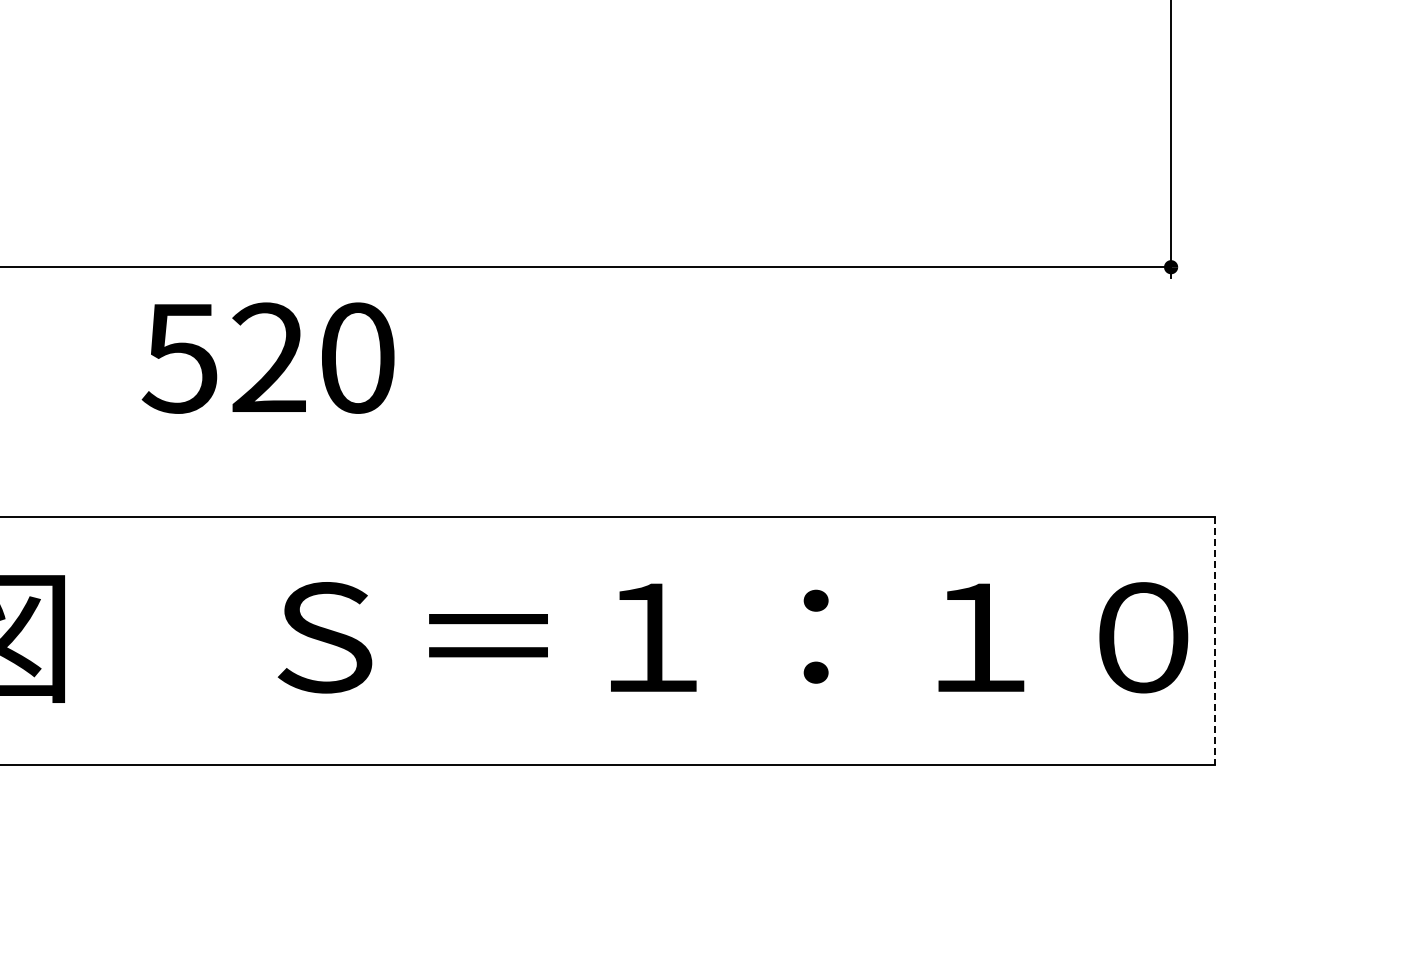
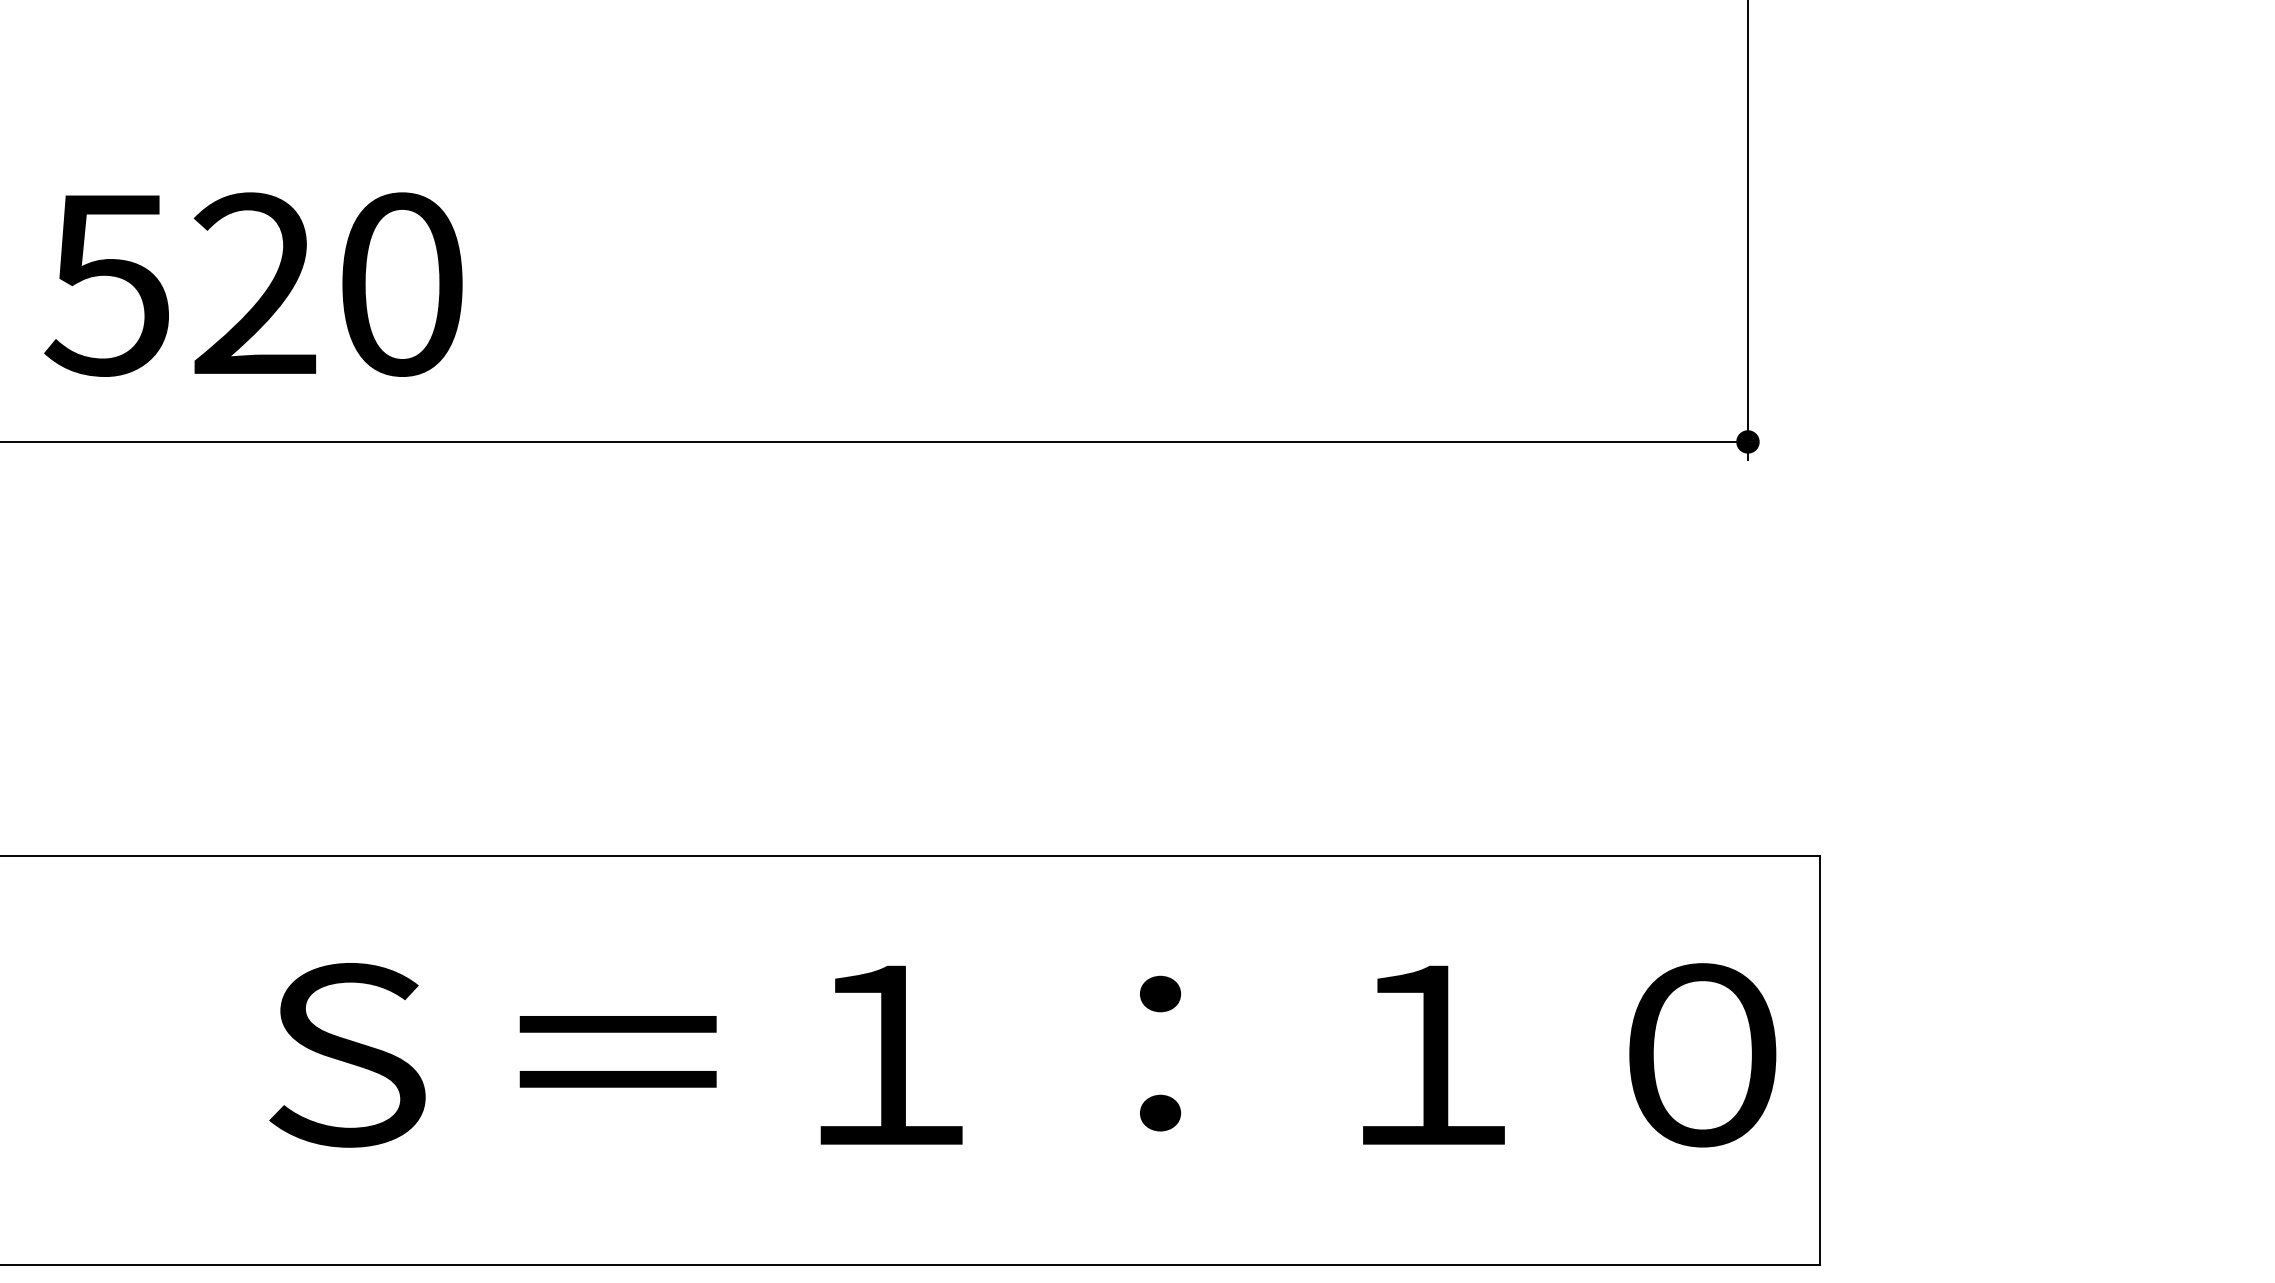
text: (267, 357) -> (252, 283), moved
line: (1214, 640) -> (1819, 1059), dashed -> solid

